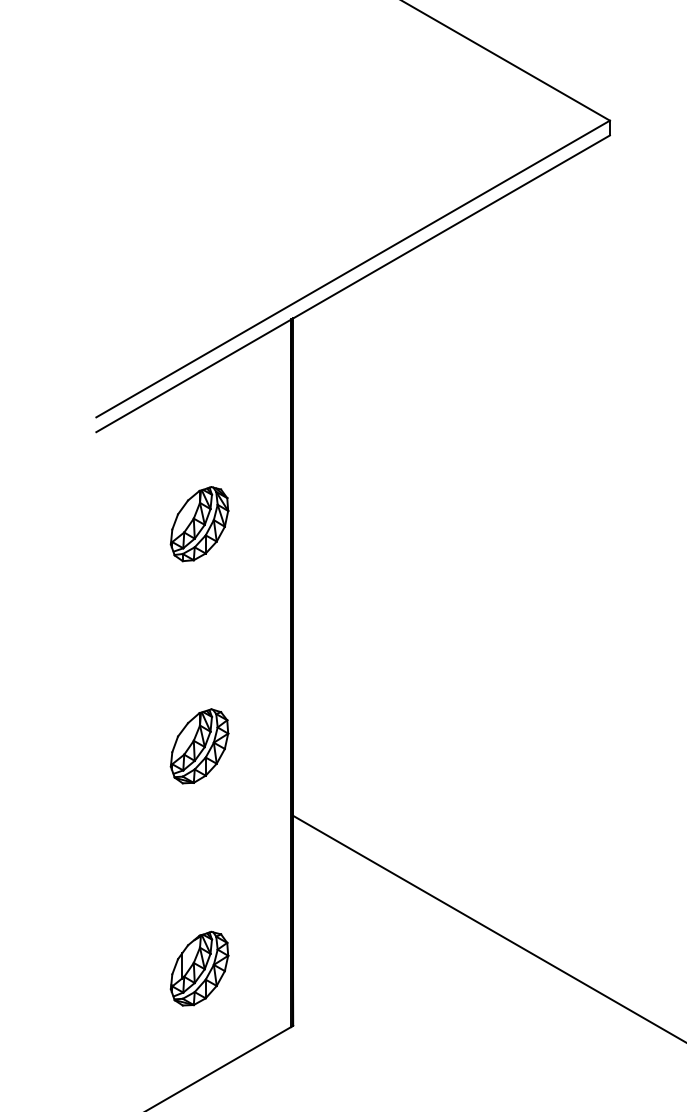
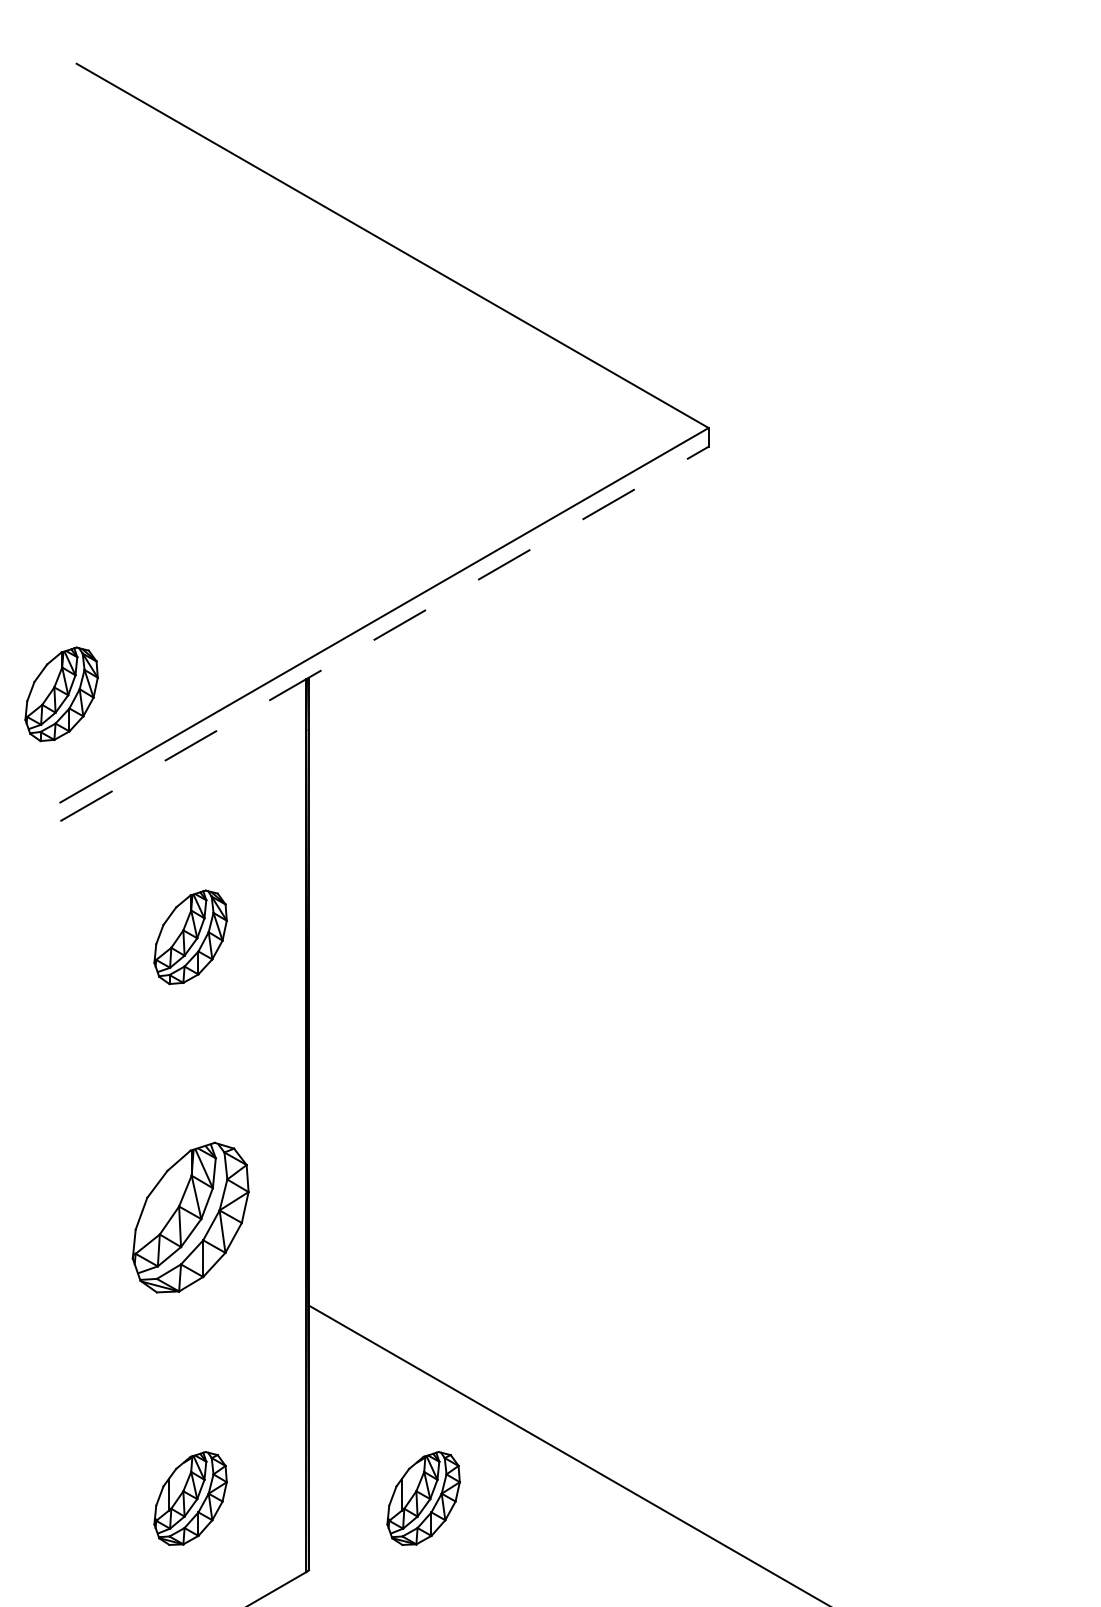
line: (353, 283) -> (384, 633), solid -> dashed
part: (97, 331) -> (61, 694), added
part: (199, 746) -> (190, 1217), size x1.6
part: (384, 968) -> (423, 1498), added

